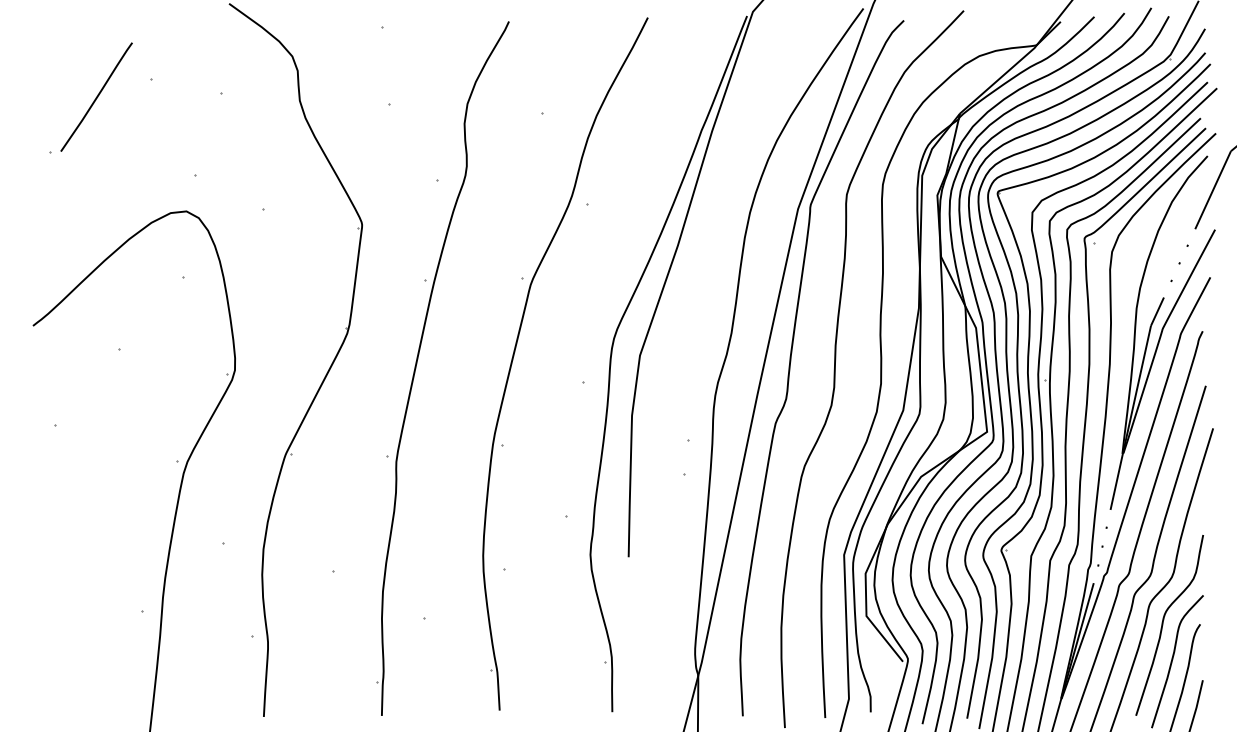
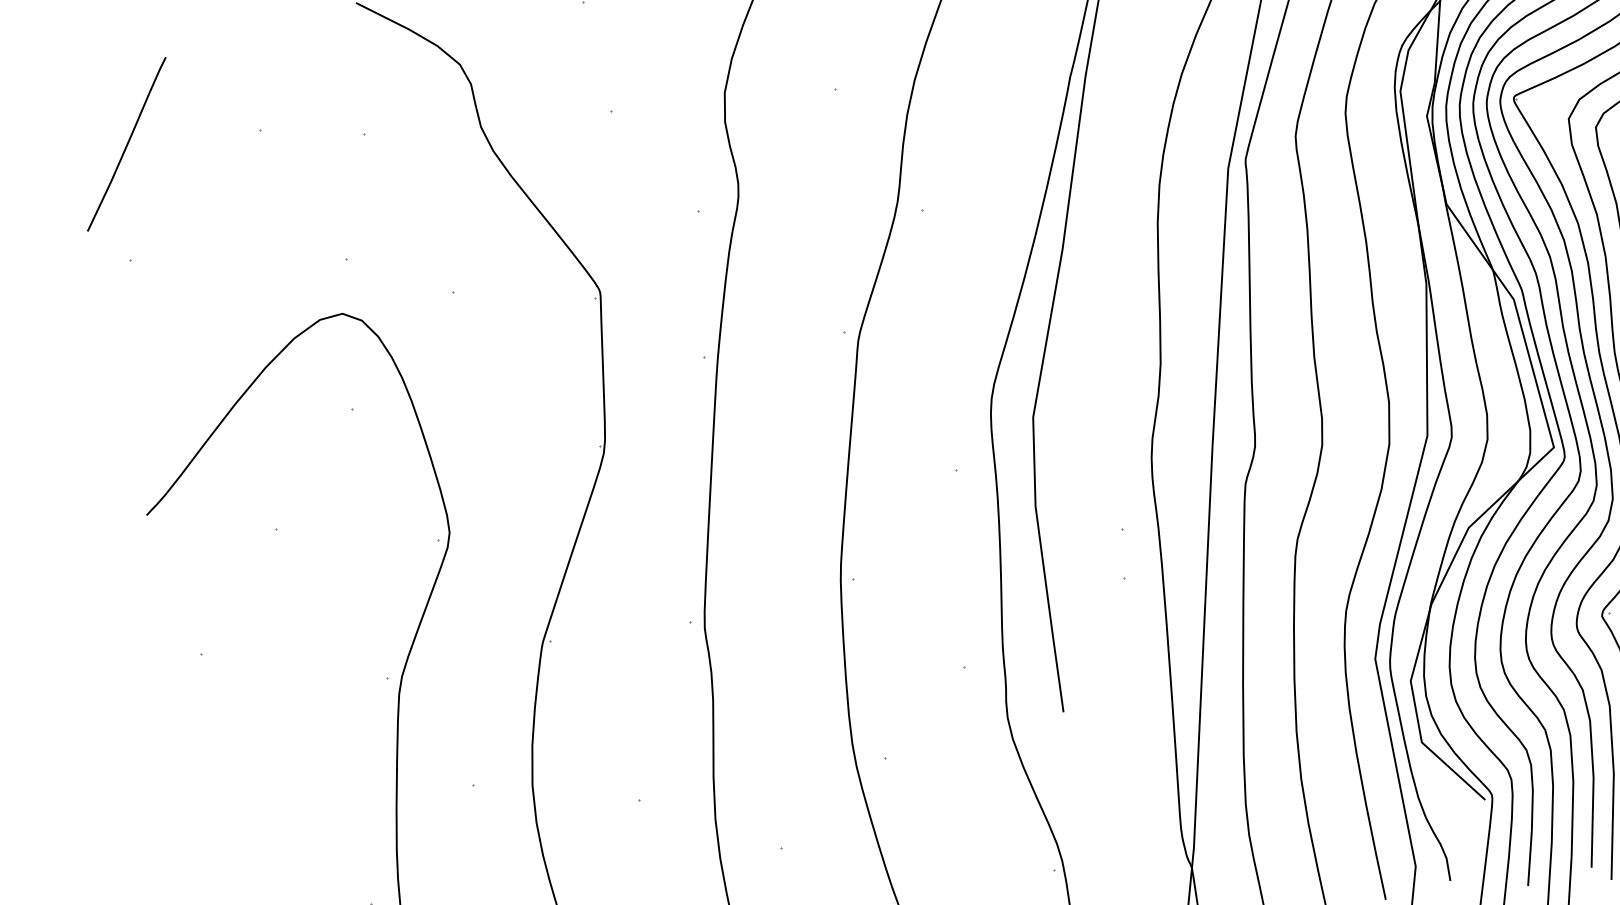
line: (96, 96) -> (126, 143), moved

